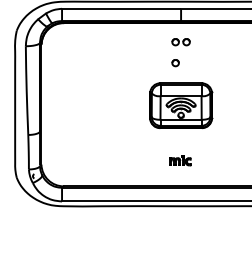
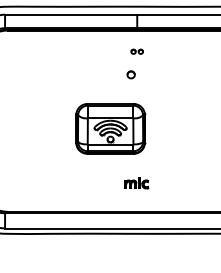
part: (180, 42) -> (136, 52), size x0.6
part: (181, 105) -> (111, 128), moved

